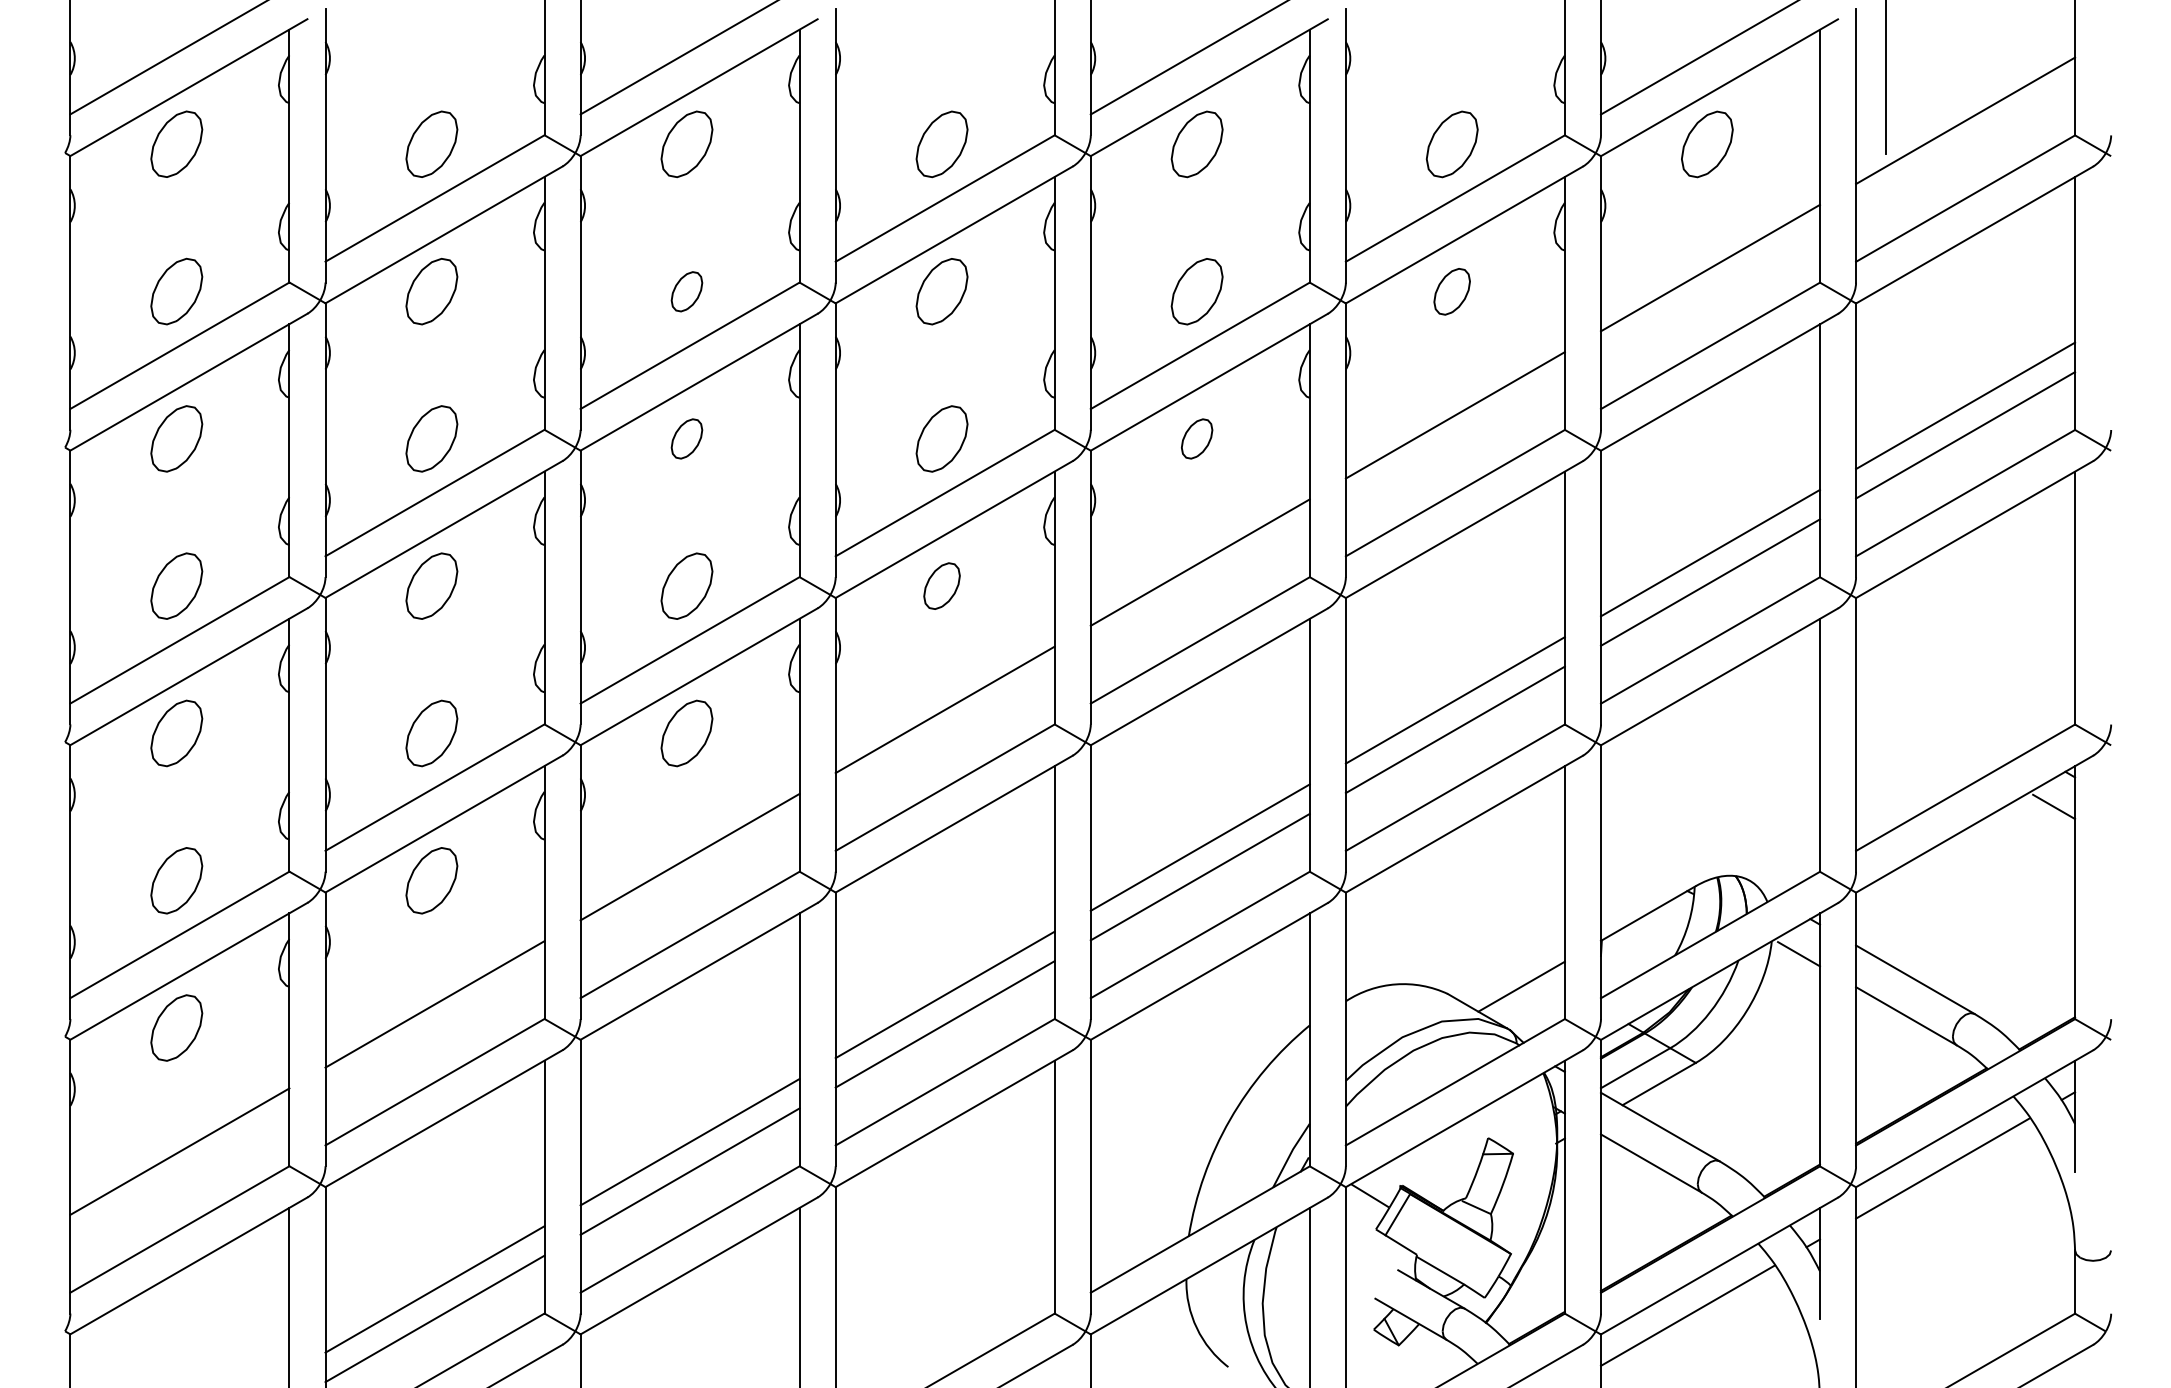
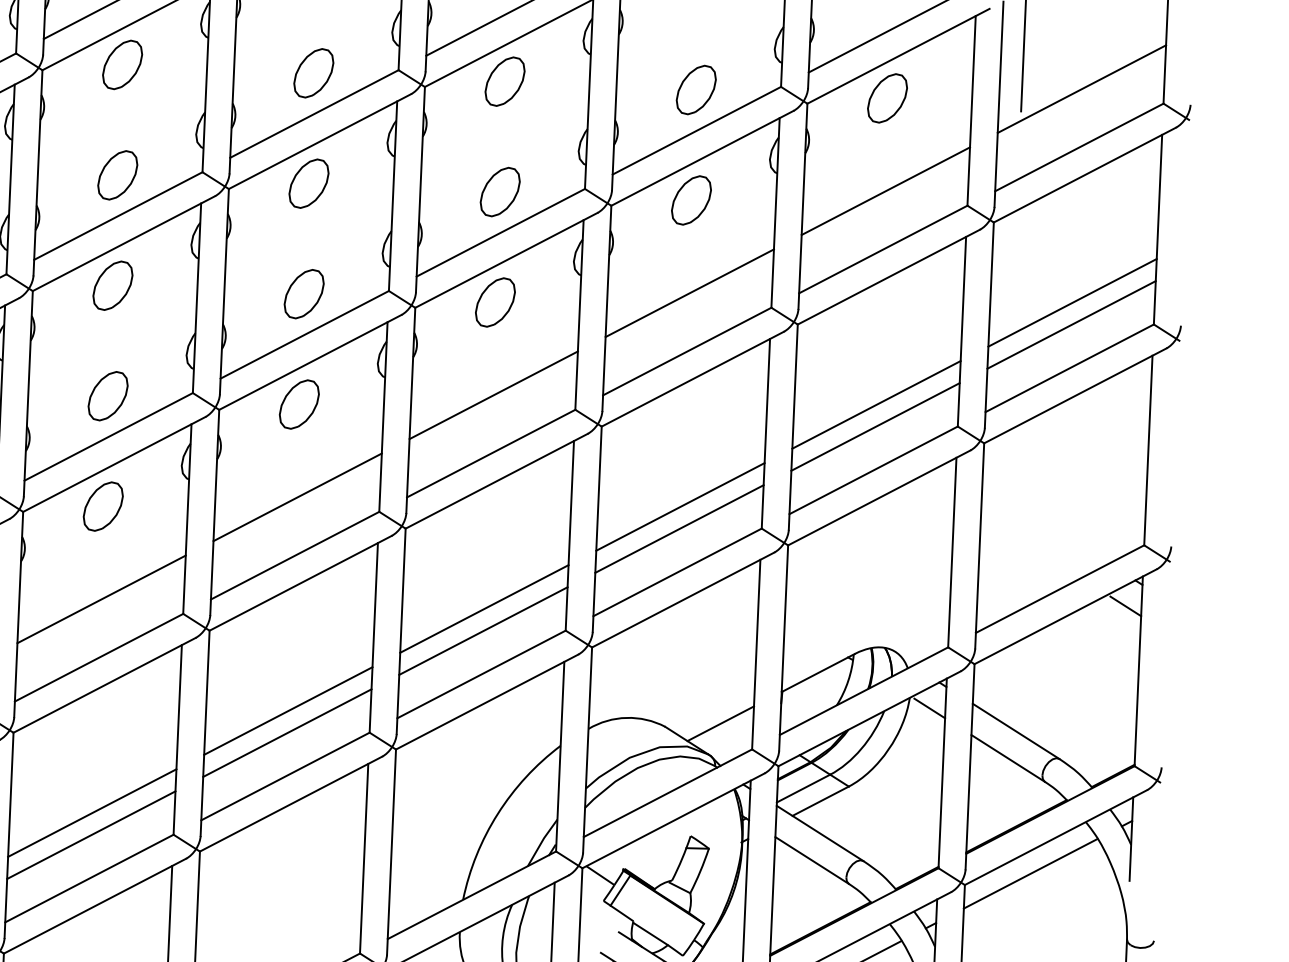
part: (686, 291) -> (117, 175), size x1.67
part: (1451, 291) -> (690, 200), size x1.43
part: (686, 438) -> (112, 285), size x1.67
part: (1196, 438) -> (494, 302), size x1.67
part: (941, 585) -> (298, 403), size x1.43

